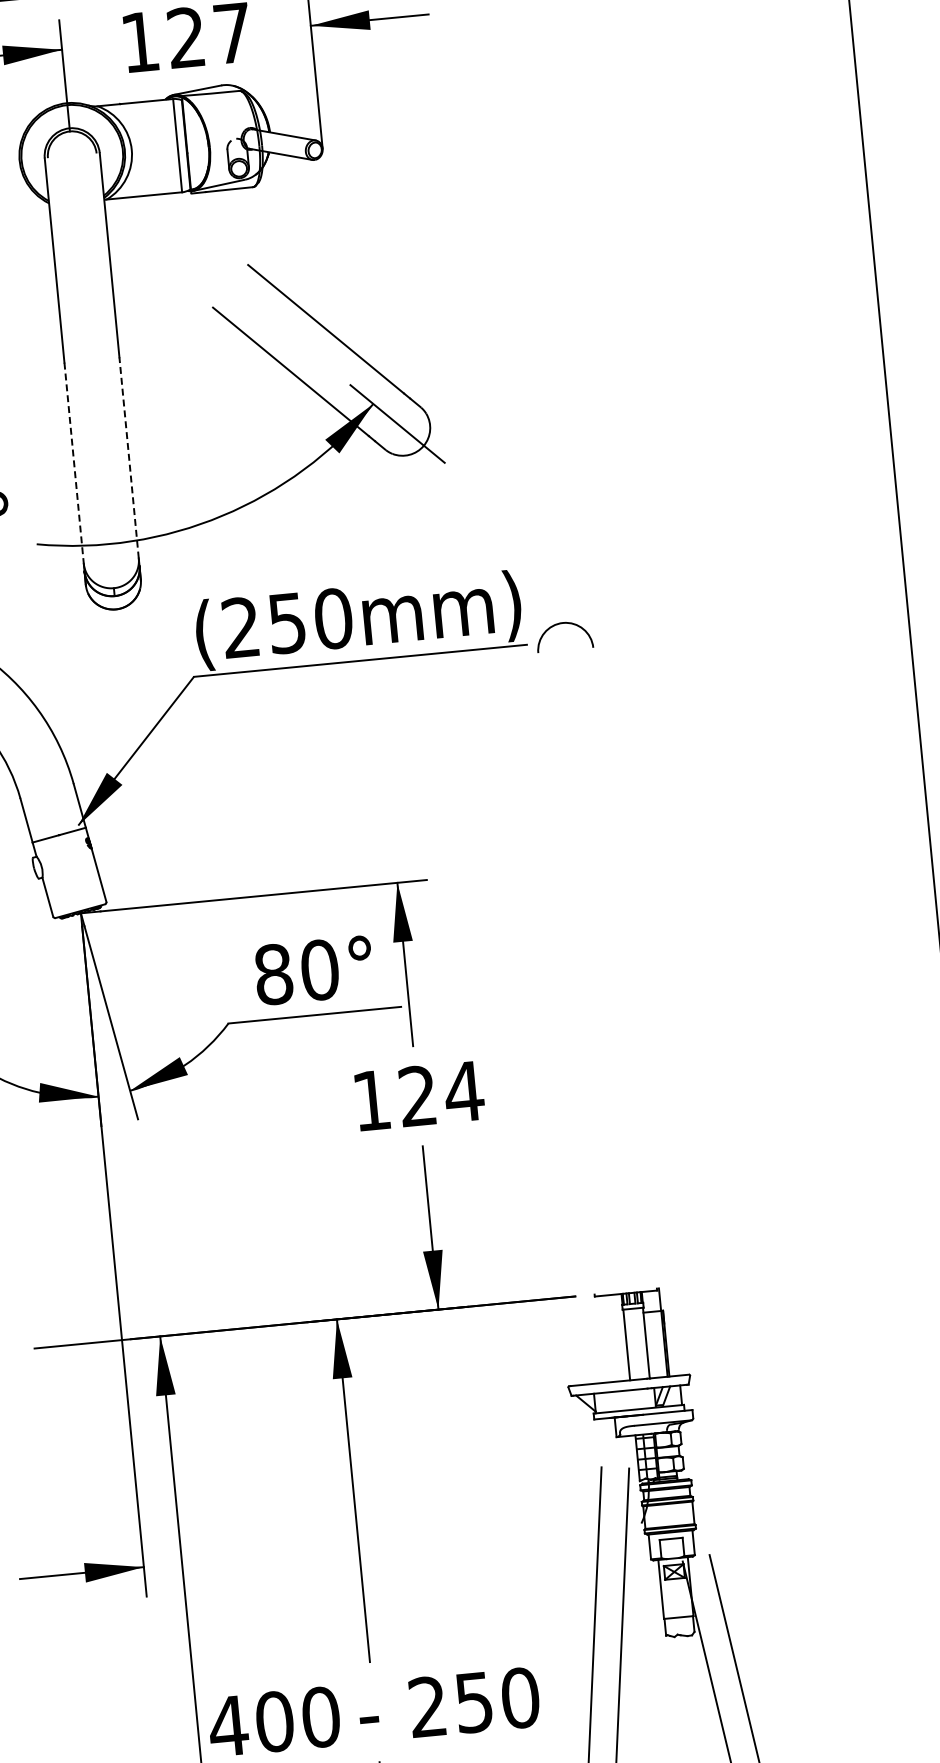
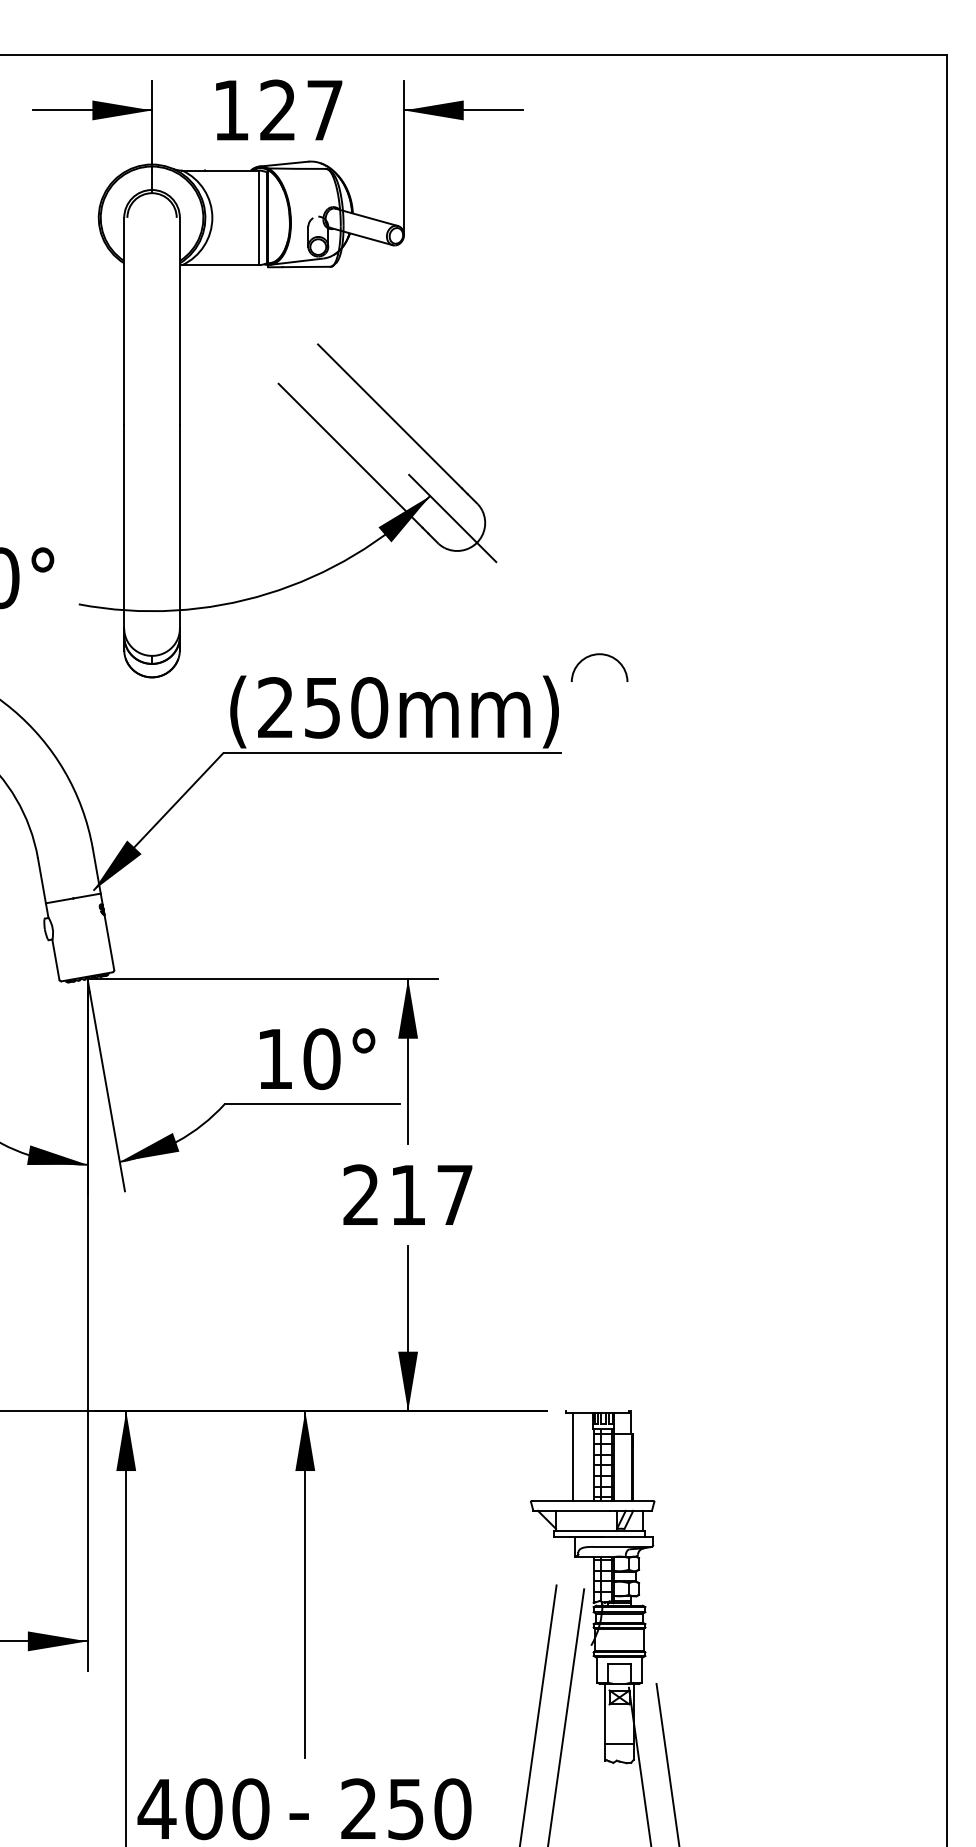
line: (128, 457) -> (179, 526), dashed -> solid
line: (74, 463) -> (124, 526), dashed -> solid
arc: (563, 624) -> (599, 655), moved
text: (273, 974) -> (274, 1059), 80° -> 10°
text: (418, 1095) -> (408, 1194), 124 -> 217
line: (605, 1338) -> (572, 1456), added
hatch: (636, 1343) -> (603, 1464), added

